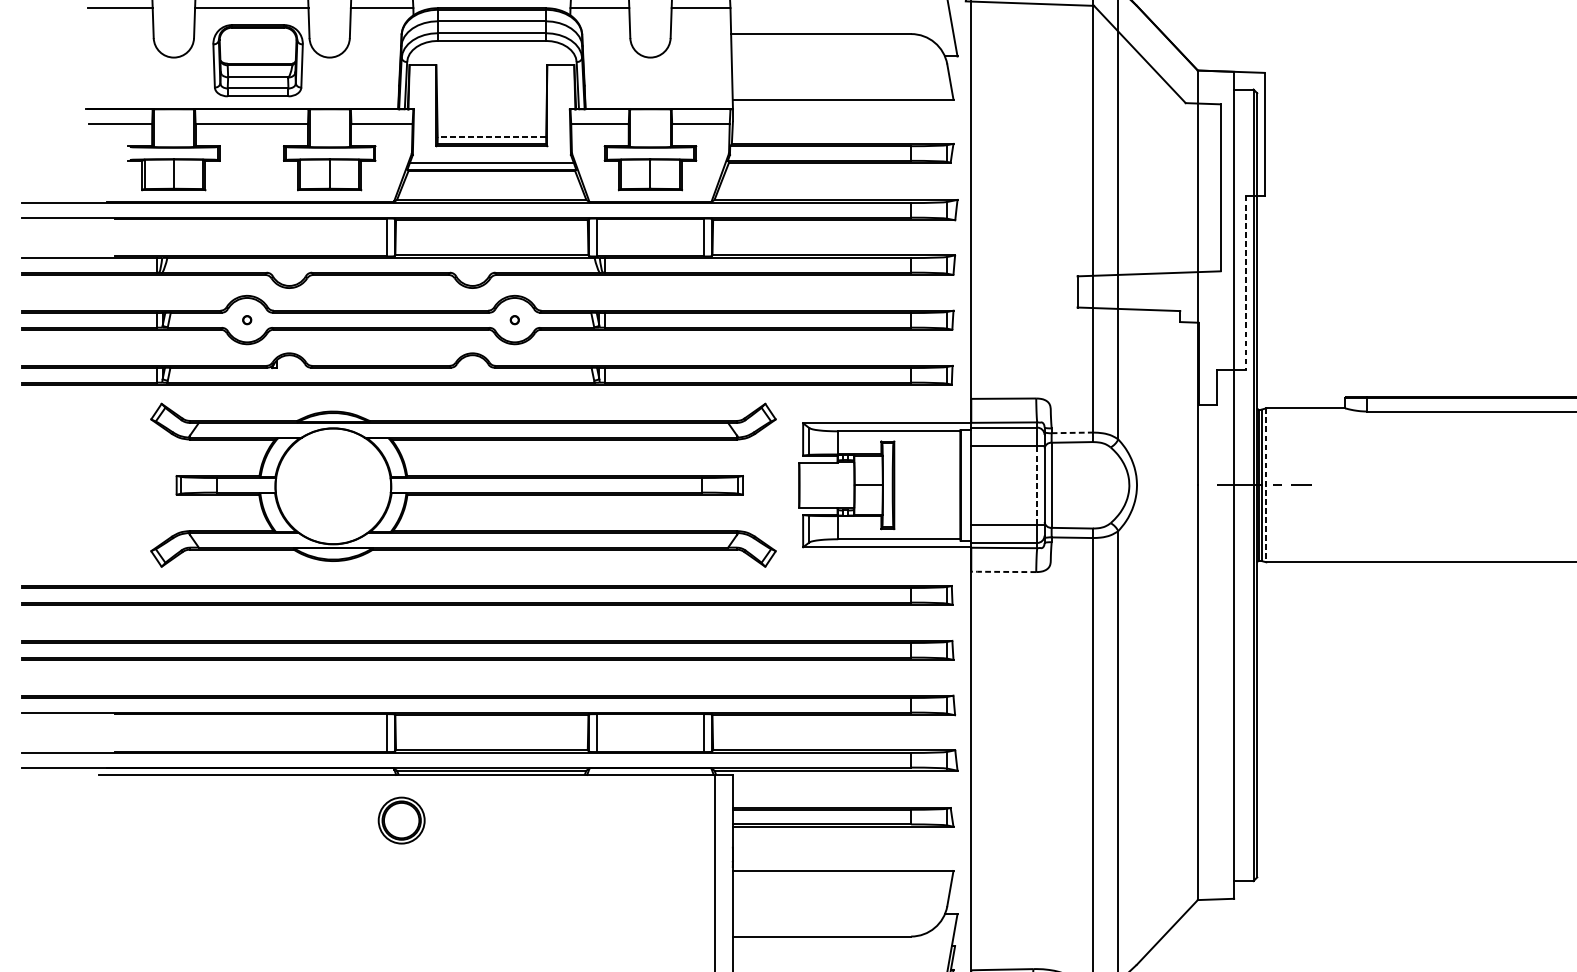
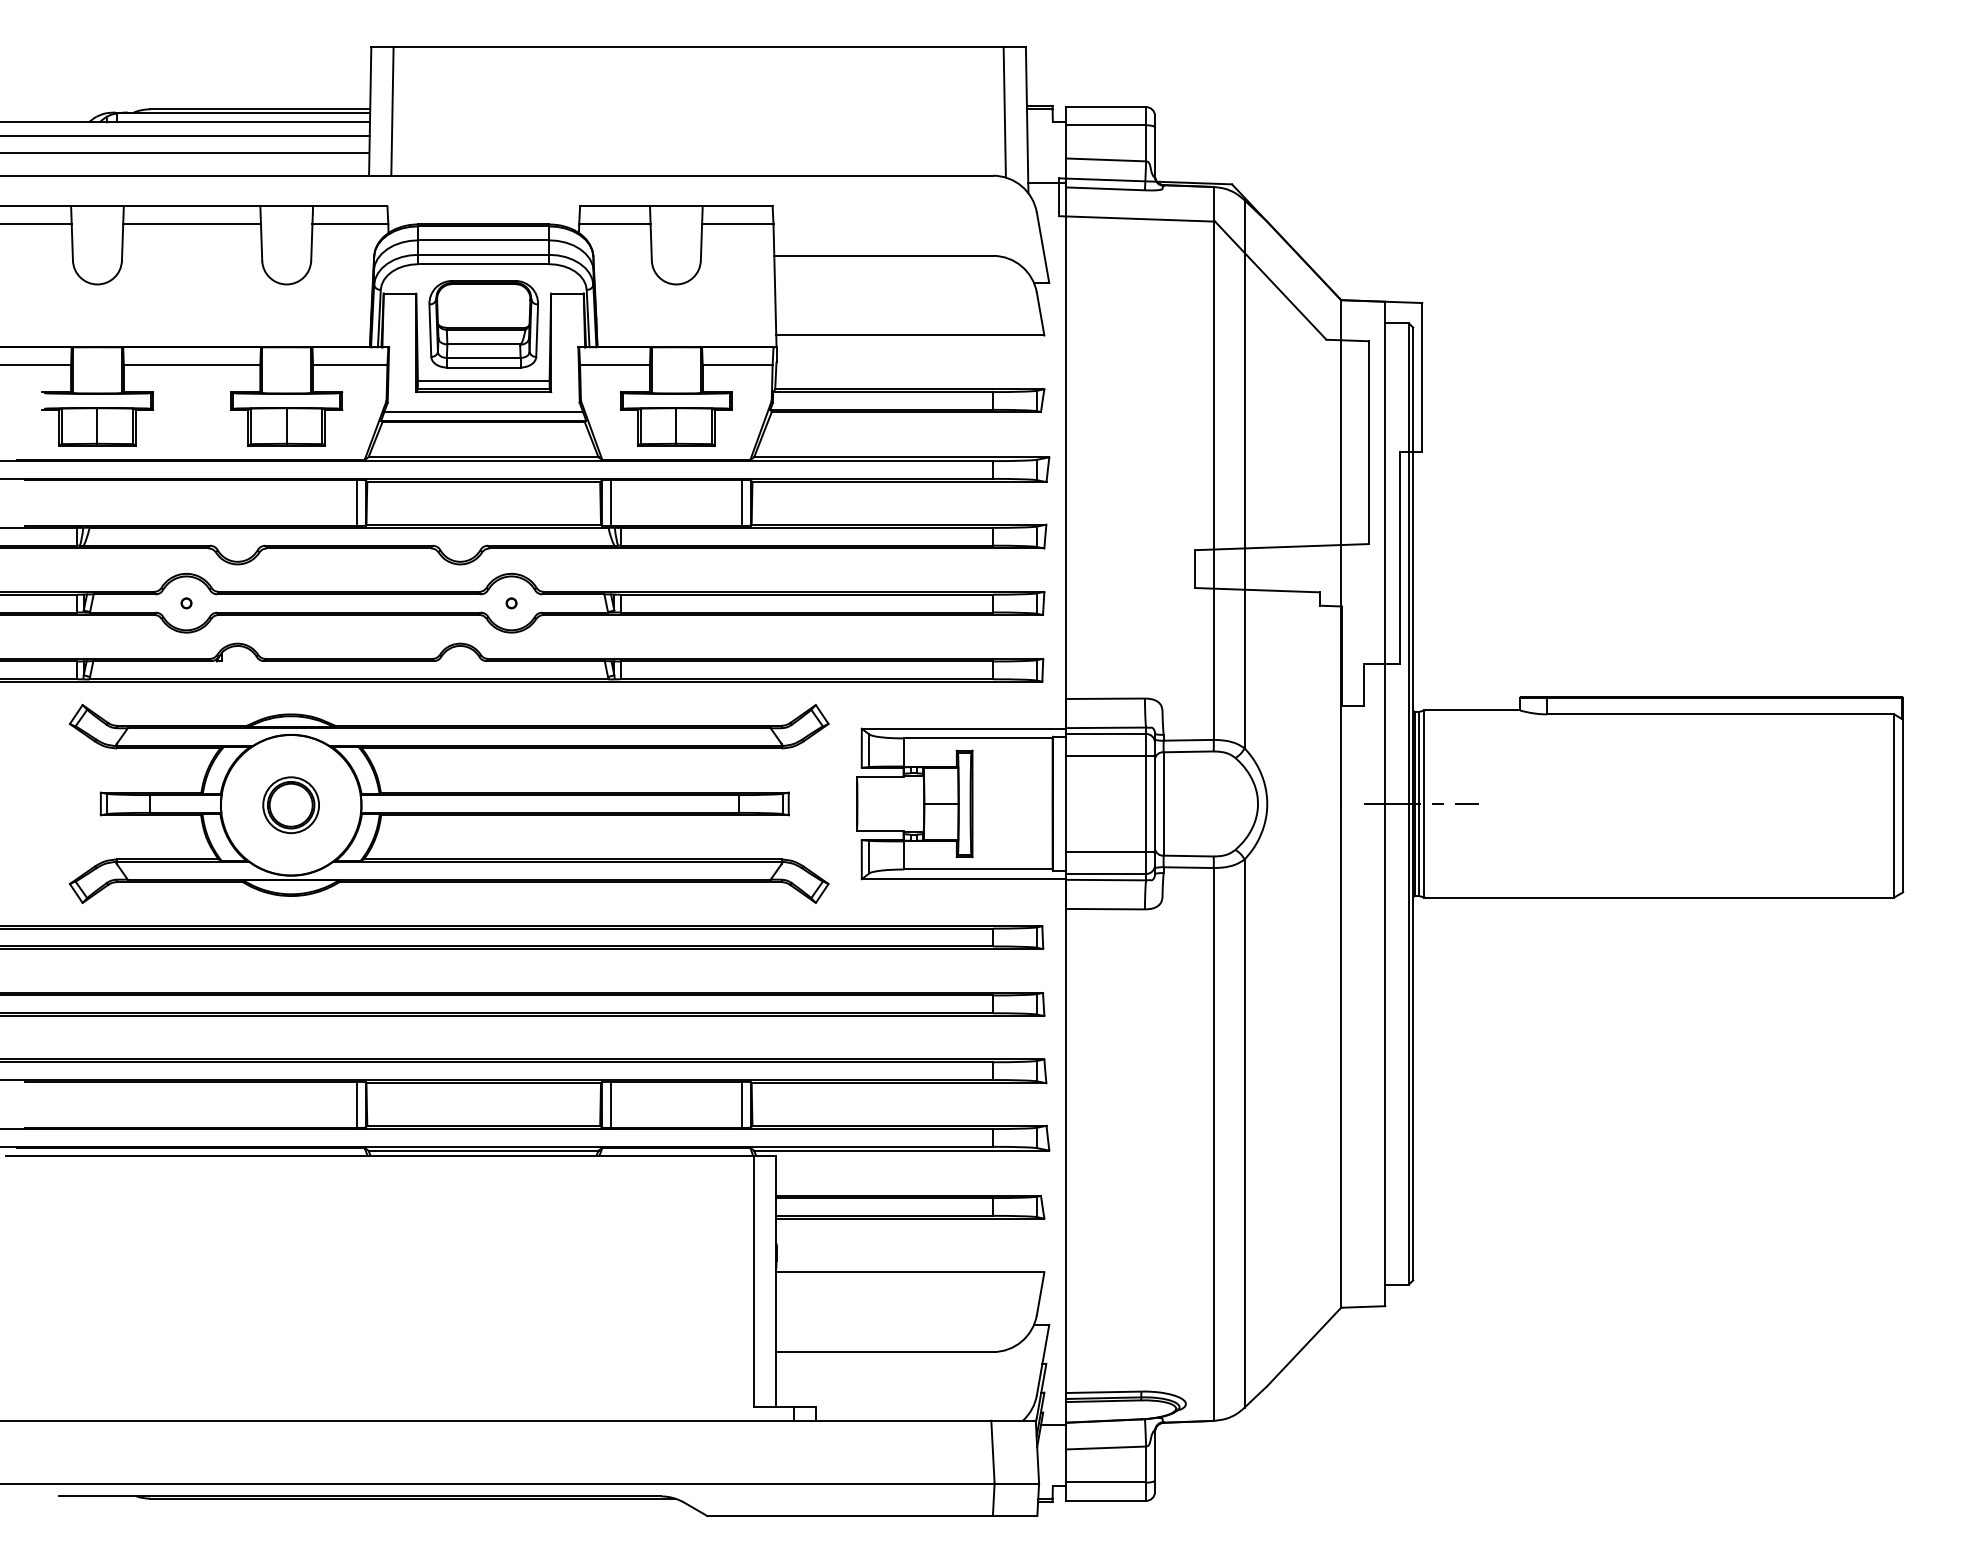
part: (257, 60) -> (483, 324), moved
line: (491, 136) -> (483, 380), dashed -> solid
line: (1245, 282) -> (1399, 557), dashed -> solid
line: (1072, 433) -> (1189, 740), dashed -> solid
line: (1037, 484) -> (1146, 803), dashed -> solid
line: (1266, 484) -> (1424, 803), dashed -> solid
line: (1002, 572) -> (1104, 909), dashed -> solid
part: (401, 820) -> (290, 804), moved

